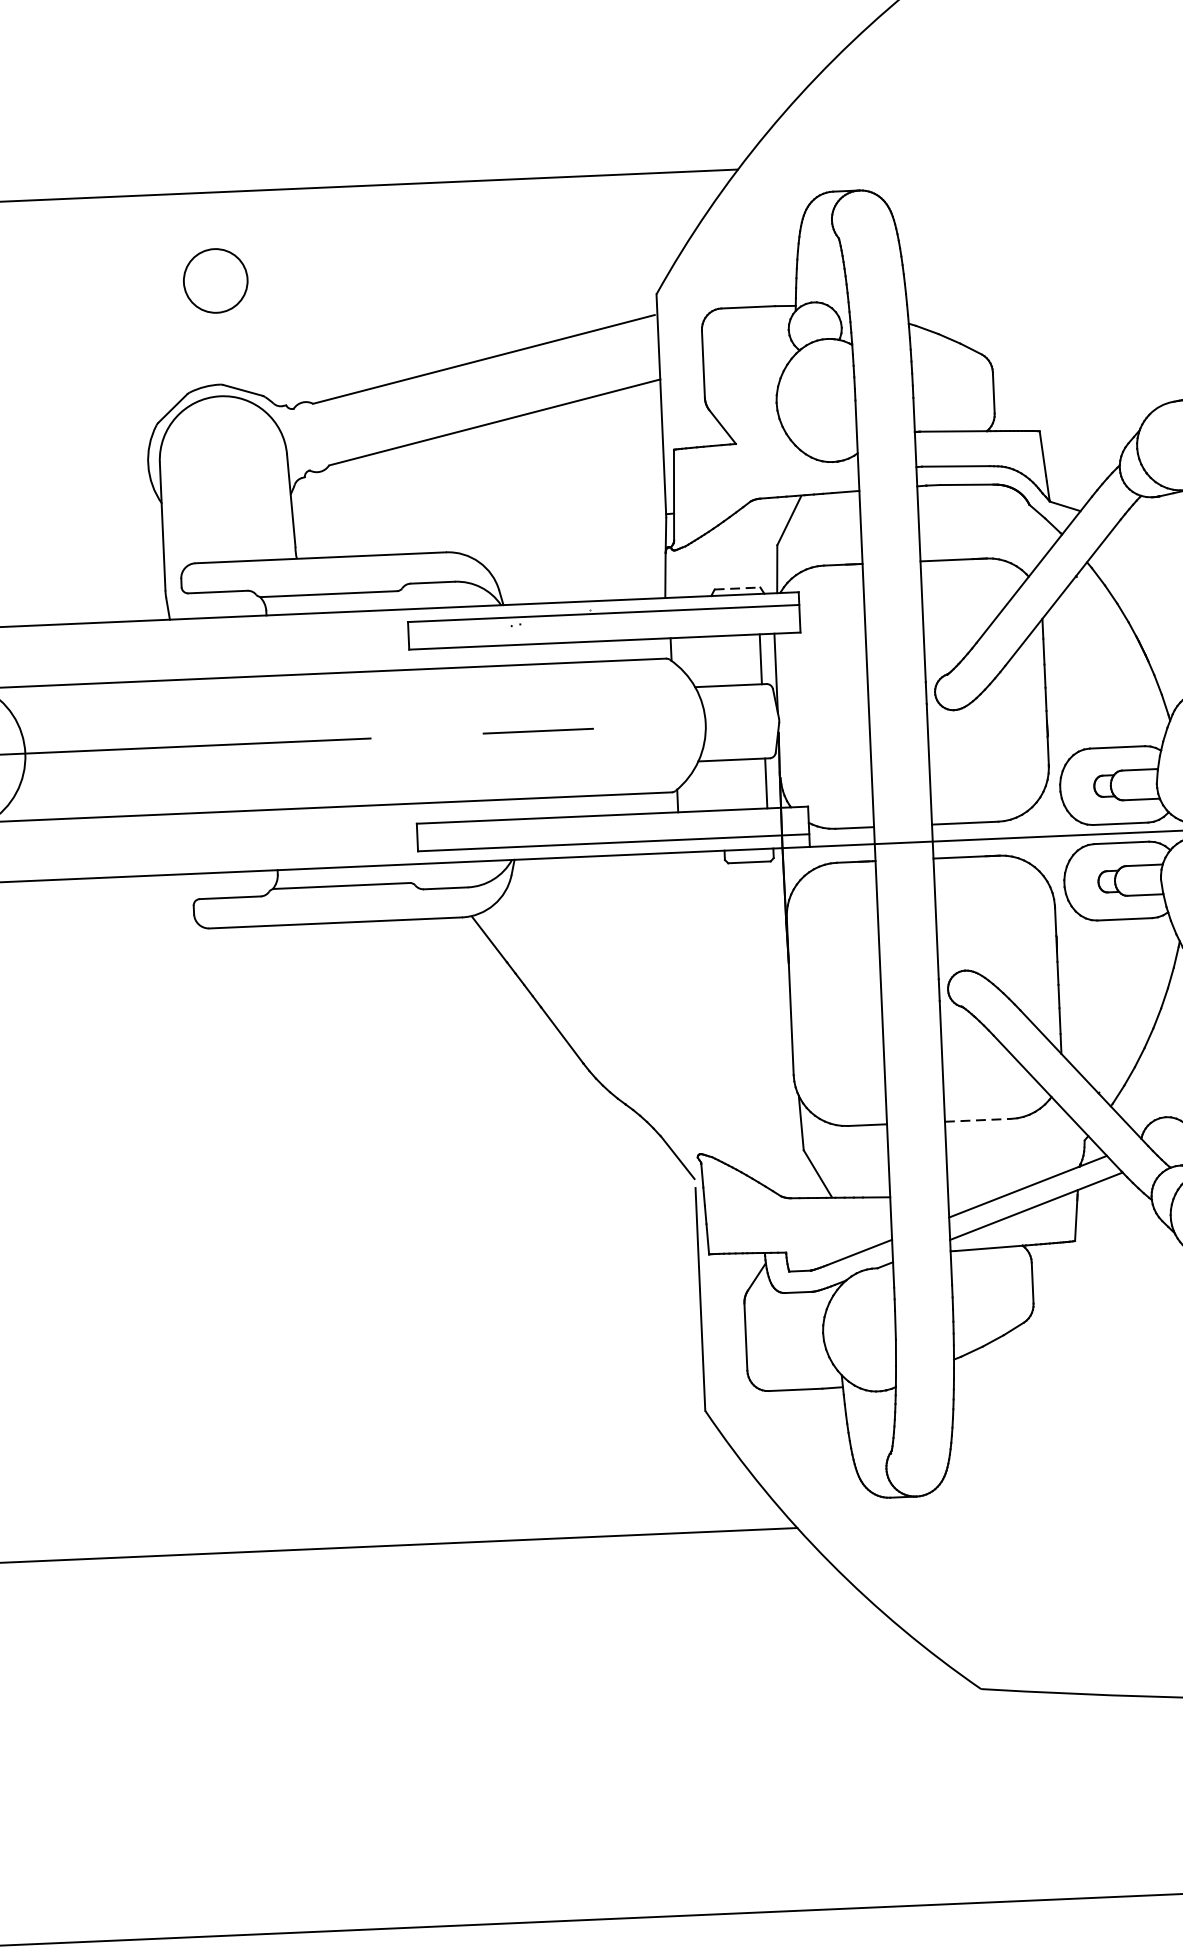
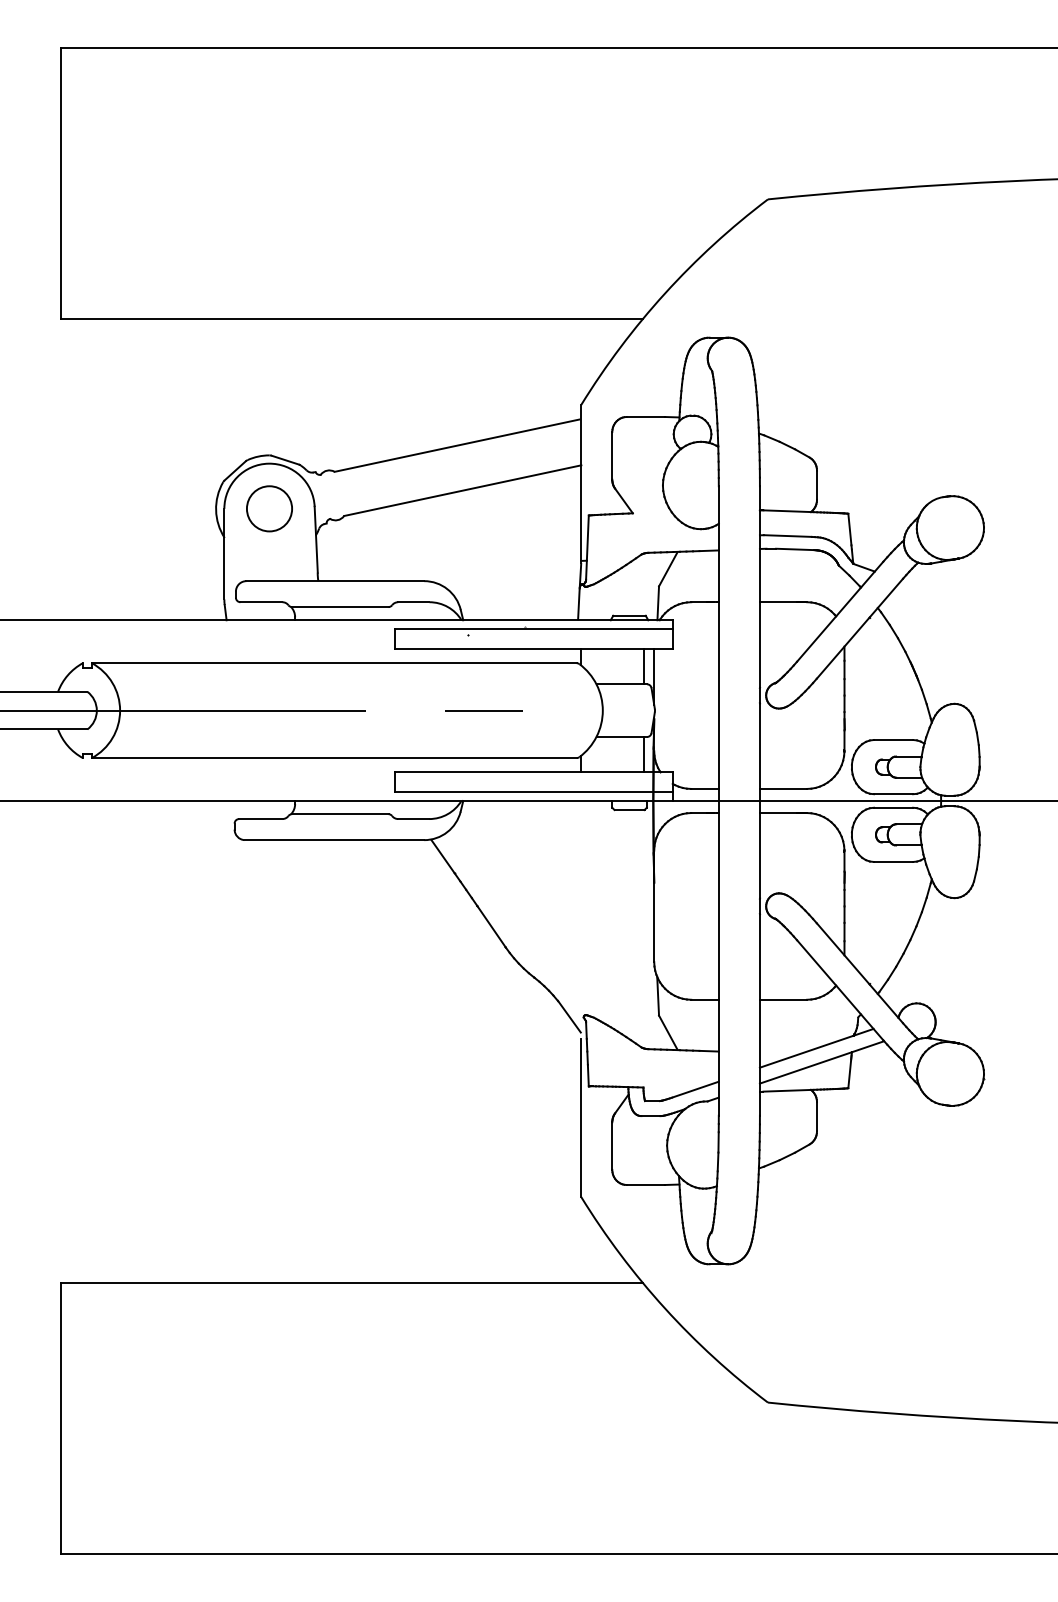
circle: (215, 280) -> (269, 508), moved
line: (738, 588) -> (630, 615), dashed -> solid
line: (978, 1119) -> (783, 999), dashed -> solid

